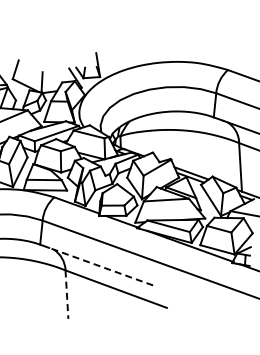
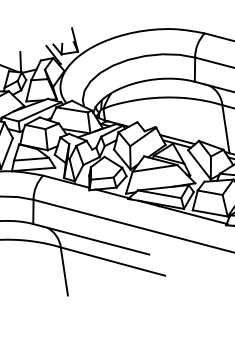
line: (101, 266) -> (96, 240), dashed -> solid
line: (66, 295) -> (63, 272), dashed -> solid

